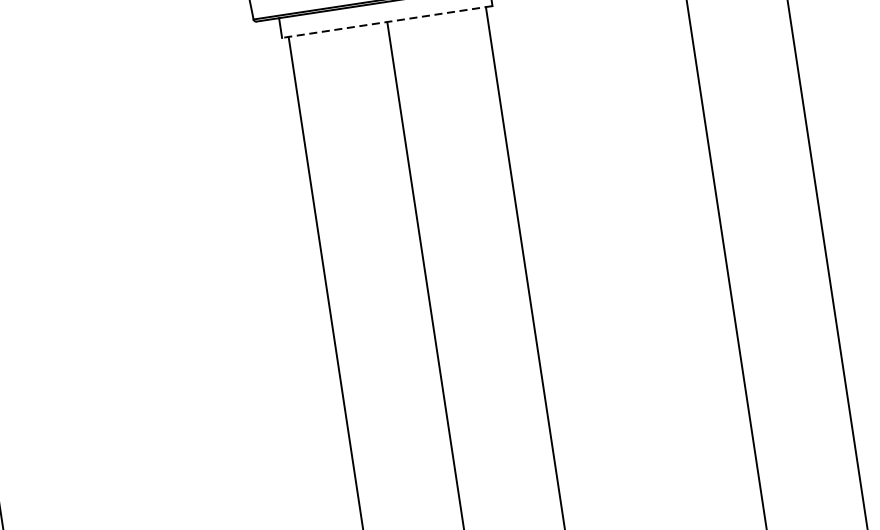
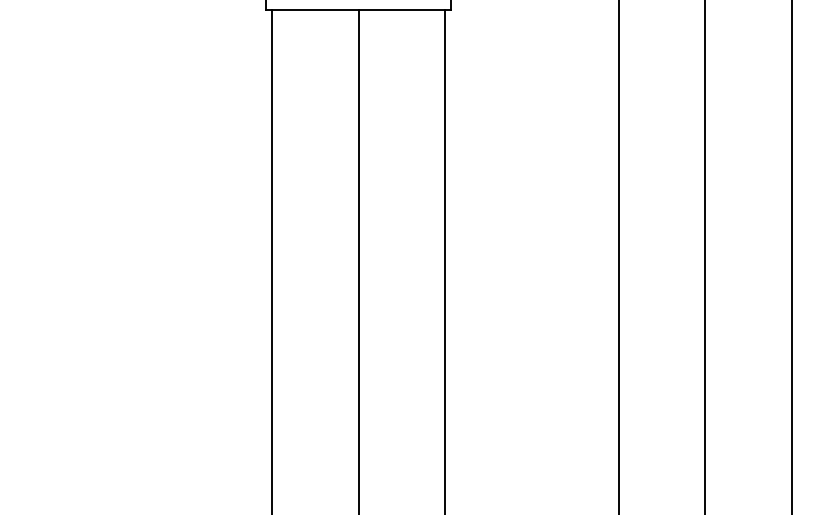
line: (387, 21) -> (358, 9), dashed -> solid

